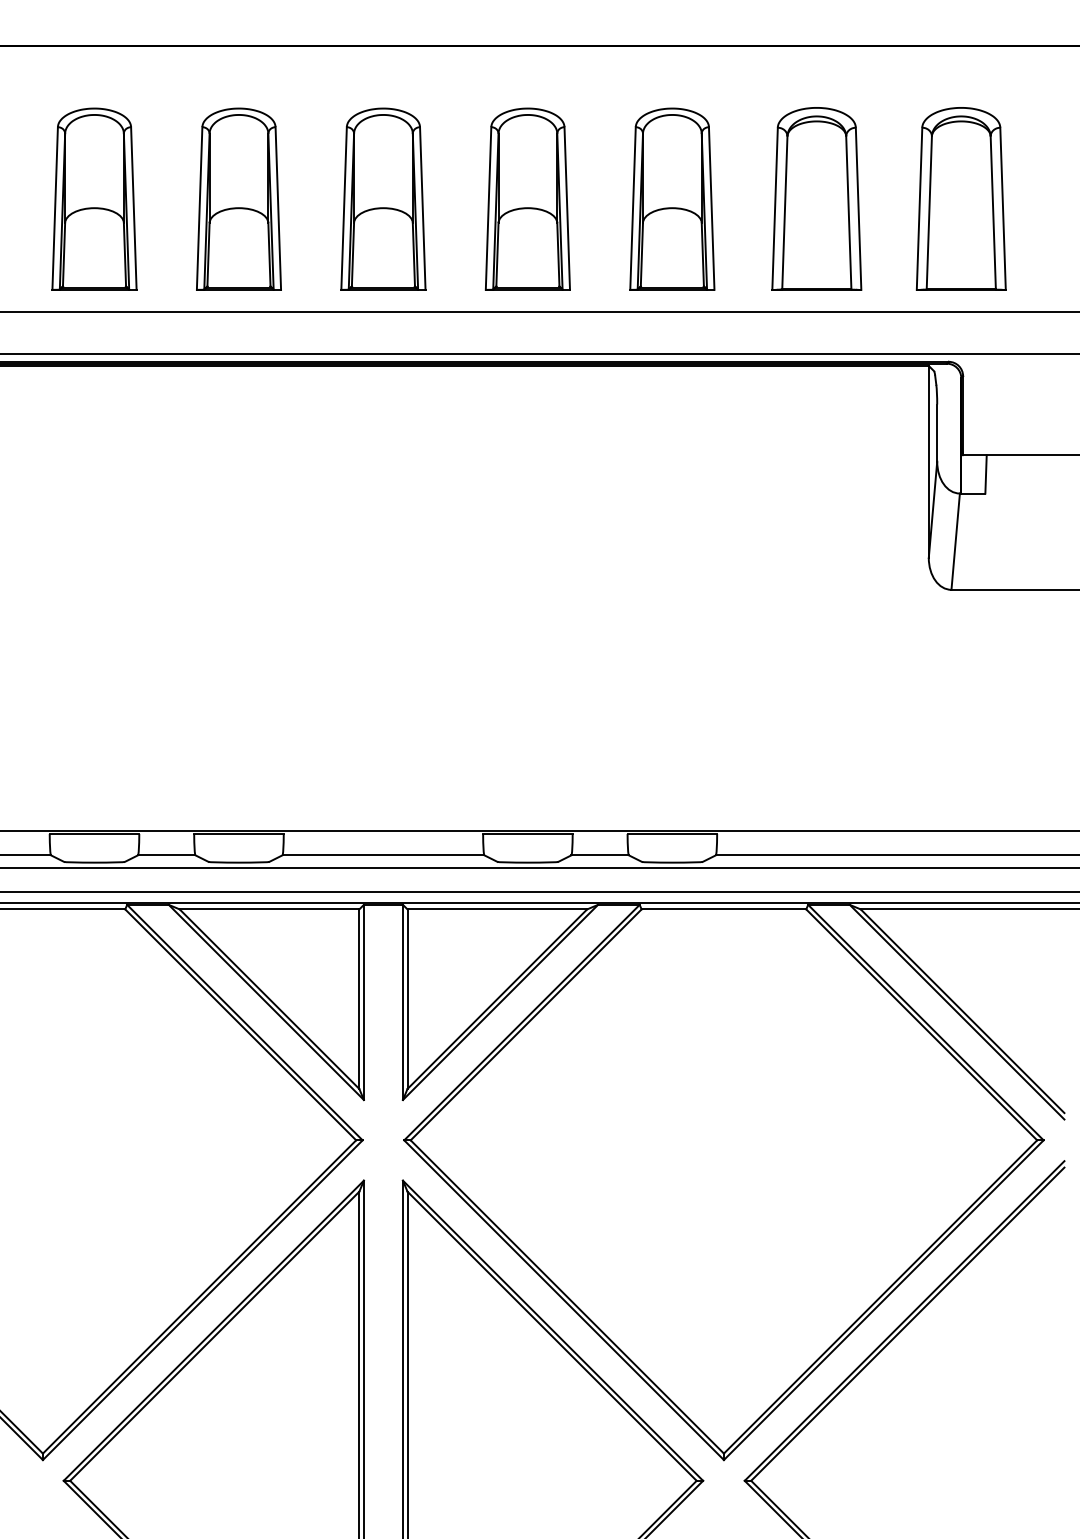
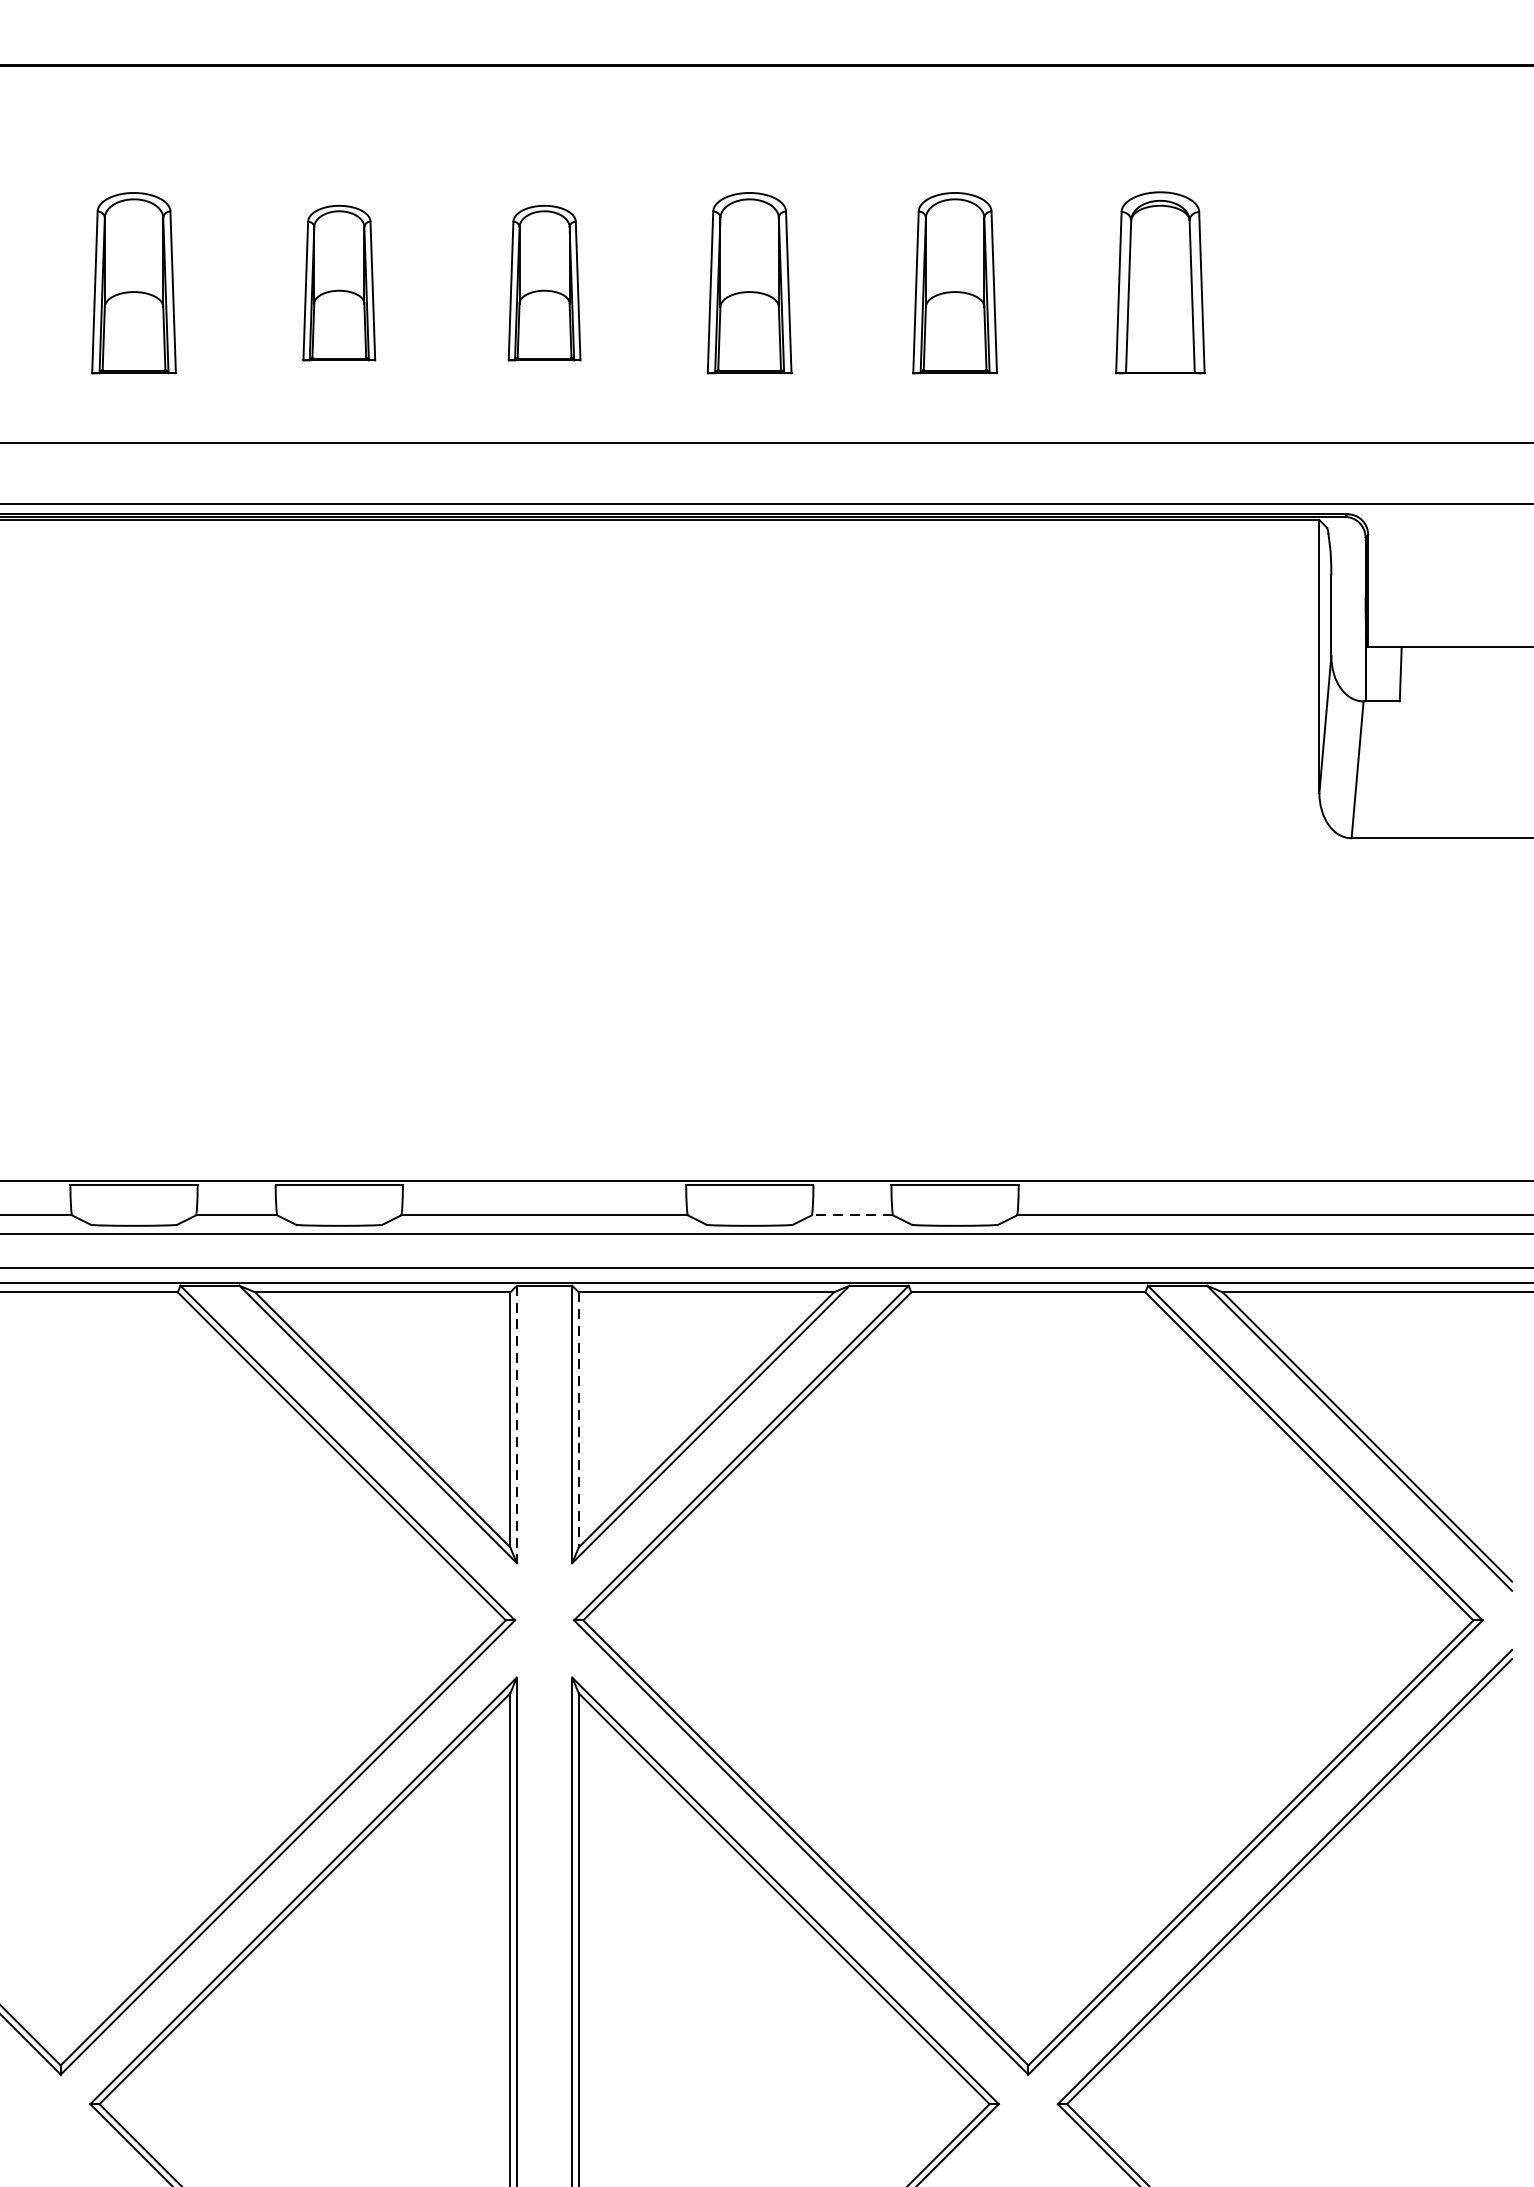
part: (94, 198) -> (134, 282), size x0.7
part: (238, 198) -> (338, 282), size x0.6
part: (383, 198) -> (544, 282), size x0.6
part: (527, 198) -> (749, 282), size x0.7
part: (672, 198) -> (955, 282), size x0.7
part: (816, 198) -> (1159, 282), size x0.7
part: (960, 198) -> (1364, 282), removed
line: (600, 855) -> (852, 1215), solid -> dashed
line: (407, 999) -> (578, 1420), solid -> dashed
line: (363, 1002) -> (516, 1424), solid -> dashed

